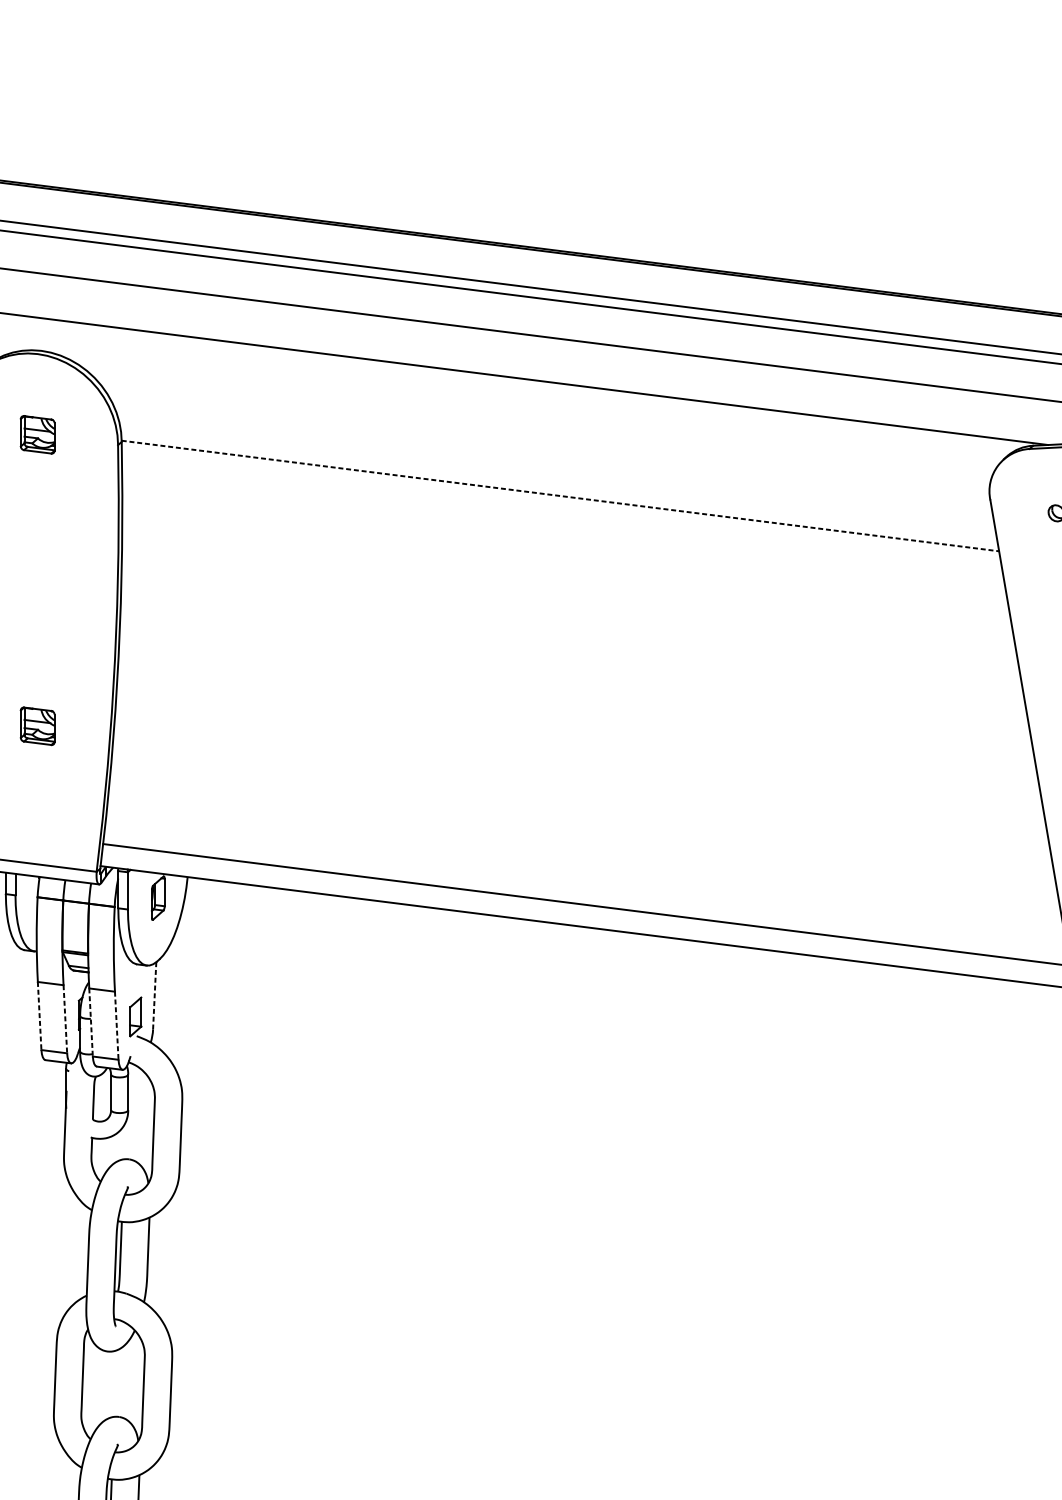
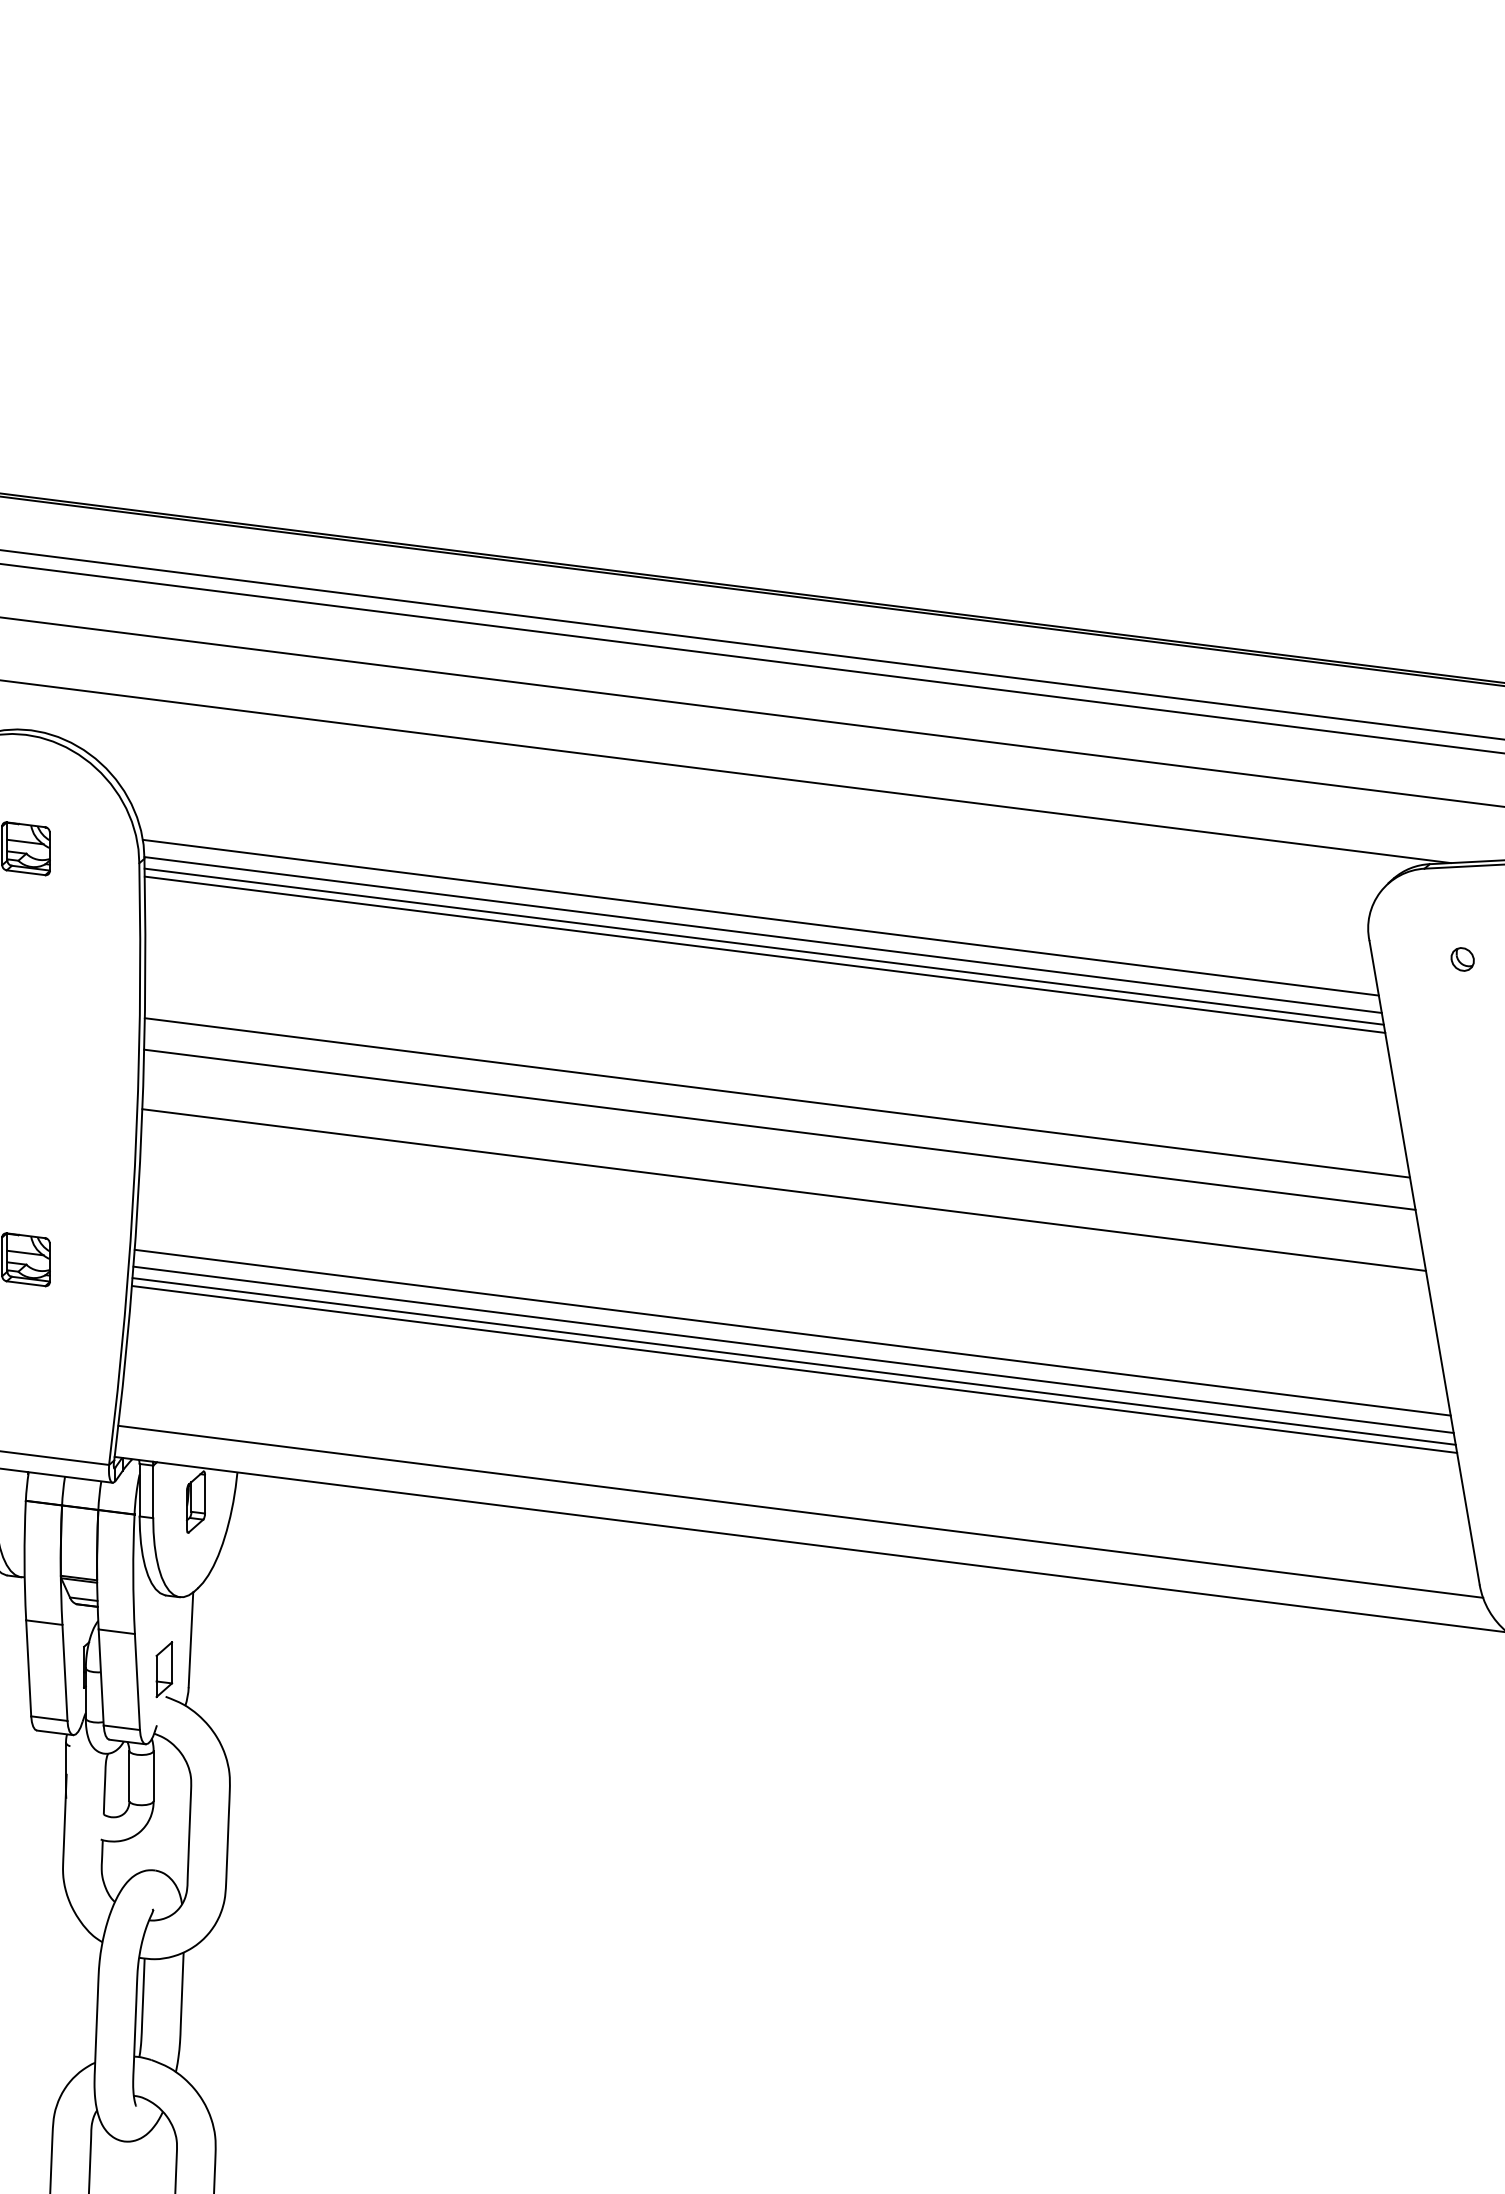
line: (558, 483) -> (760, 917), added
line: (560, 496) -> (763, 935), dashed -> solid
line: (560, 504) -> (763, 946), added
line: (561, 509) -> (764, 954), added
line: (570, 611) -> (777, 1097), added
line: (572, 633) -> (779, 1129), added
line: (575, 676) -> (784, 1189), added
line: (581, 777) -> (792, 1332), added
line: (581, 789) -> (793, 1349), added
line: (581, 798) -> (793, 1361), added
line: (582, 804) -> (794, 1369), added
line: (154, 995) -> (190, 1639), dashed -> solid
line: (39, 1016) -> (28, 1668), dashed -> solid
line: (65, 1019) -> (65, 1673), dashed -> solid
line: (91, 1022) -> (101, 1677), dashed -> solid
line: (116, 1026) -> (137, 1682), dashed -> solid

